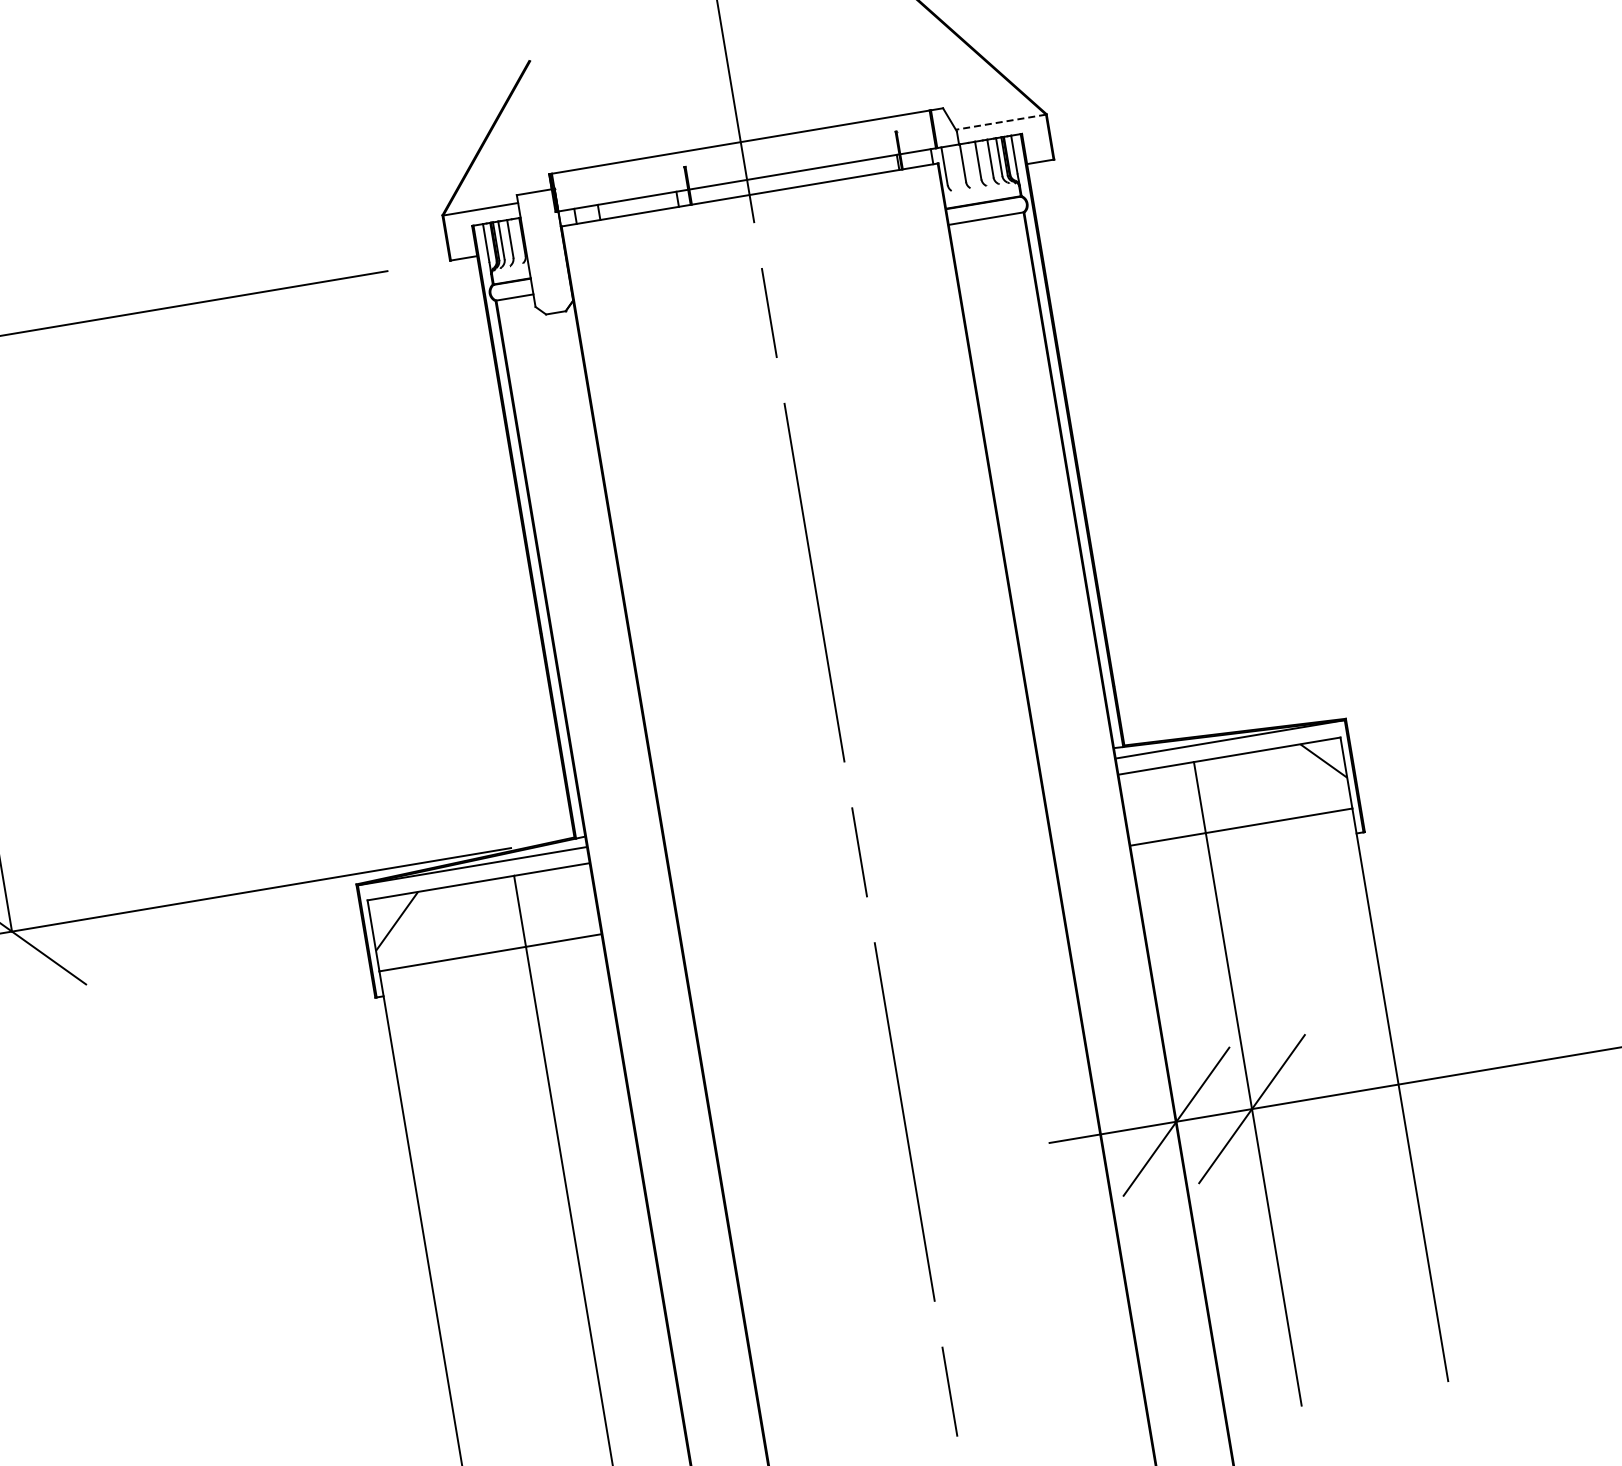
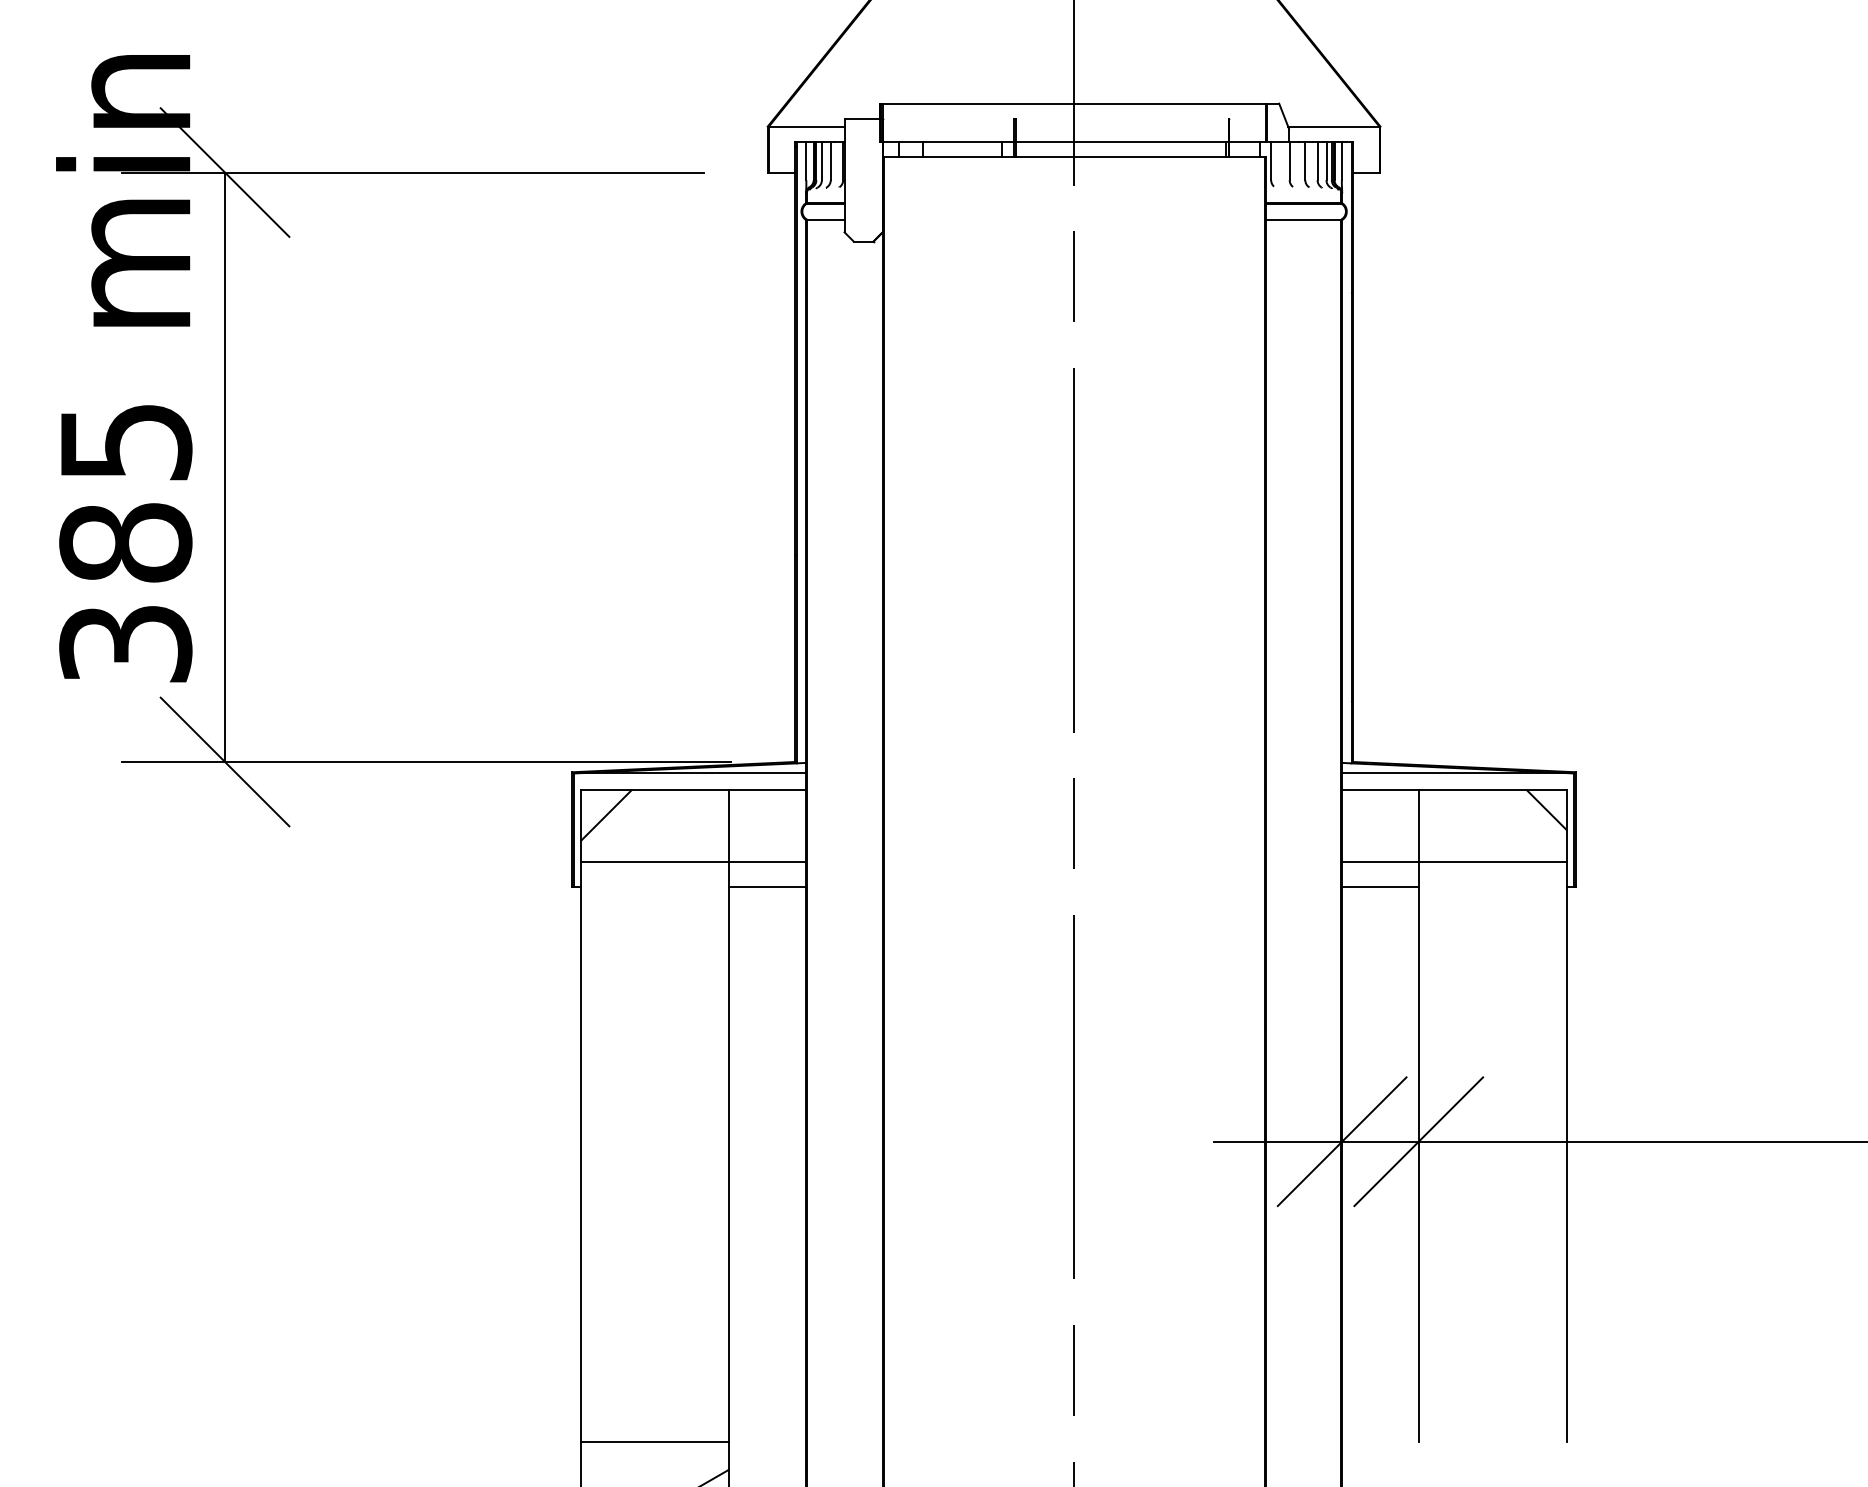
line: (1001, 121) -> (1334, 126), dashed -> solid
line: (1172, 864) -> (1380, 887), added
line: (567, 965) -> (767, 887), added

